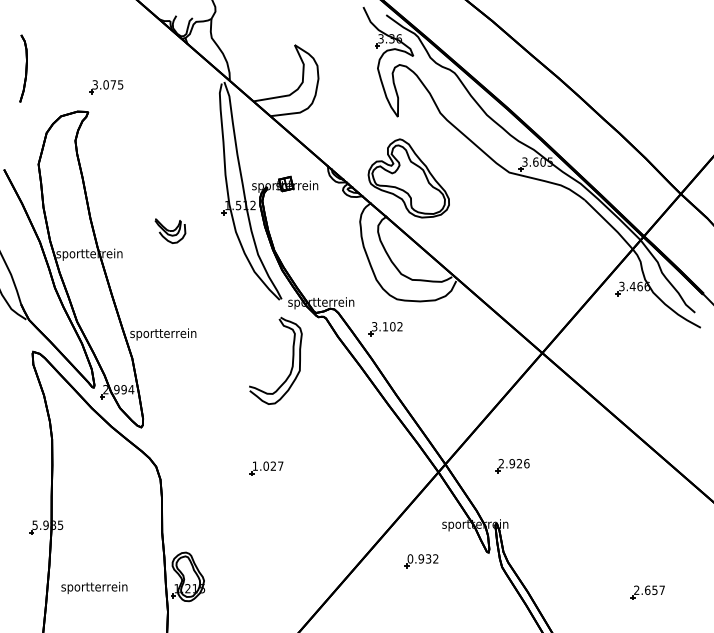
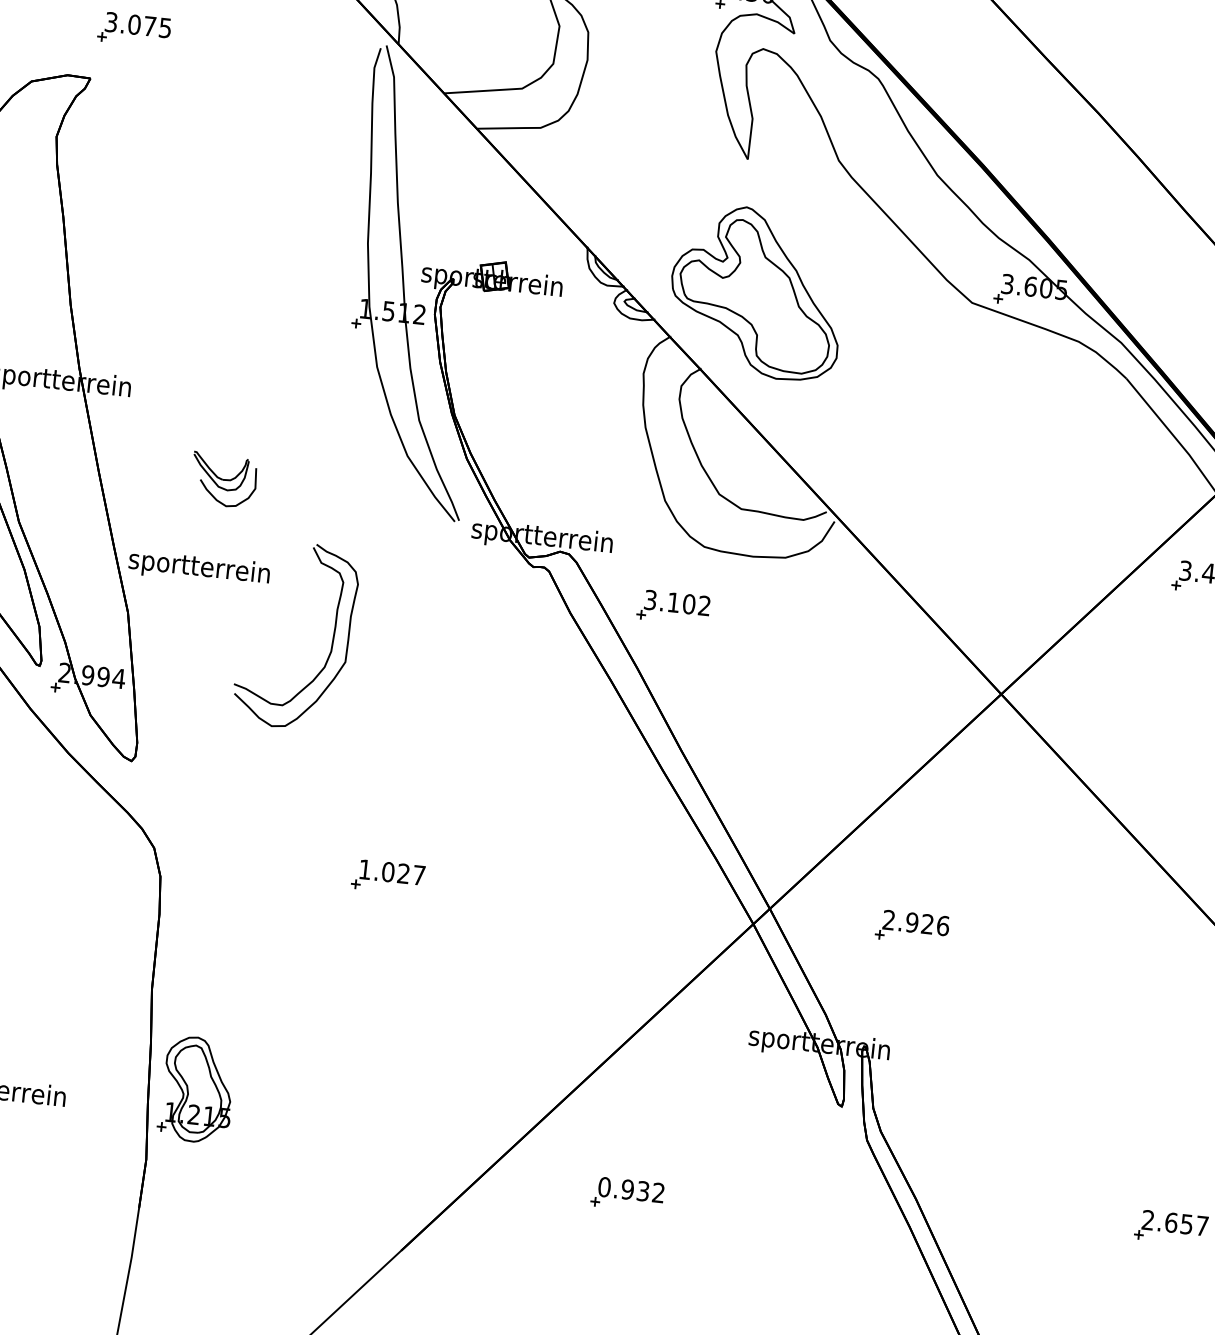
part: (170, 230) -> (224, 478), moved
part: (291, 365) -> (328, 649), moved
part: (421, 561) -> (627, 1195), moved

